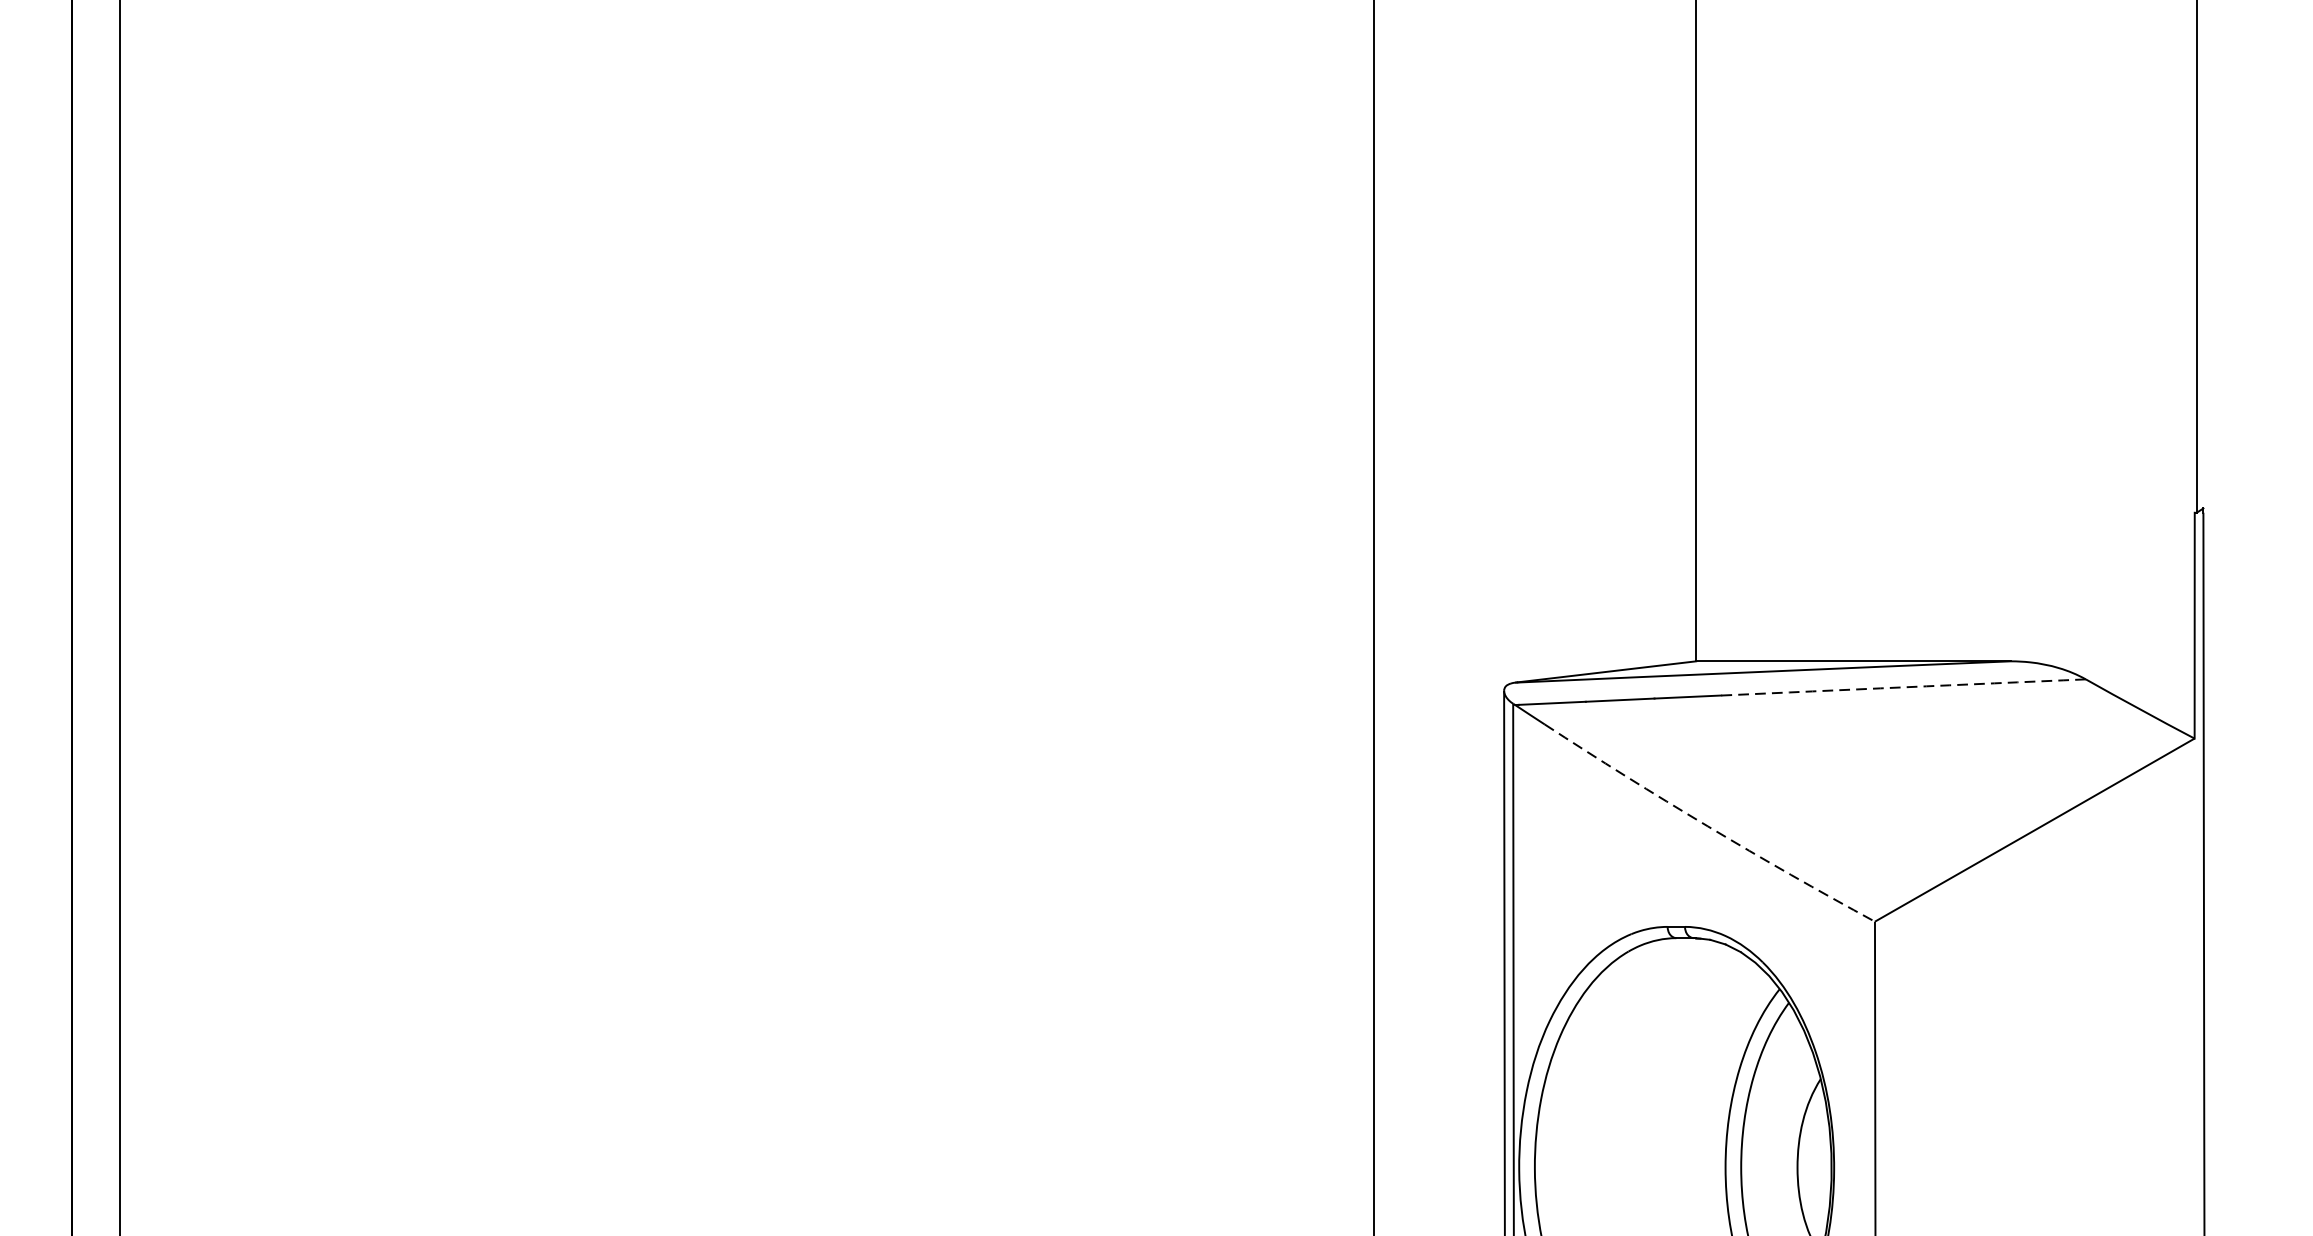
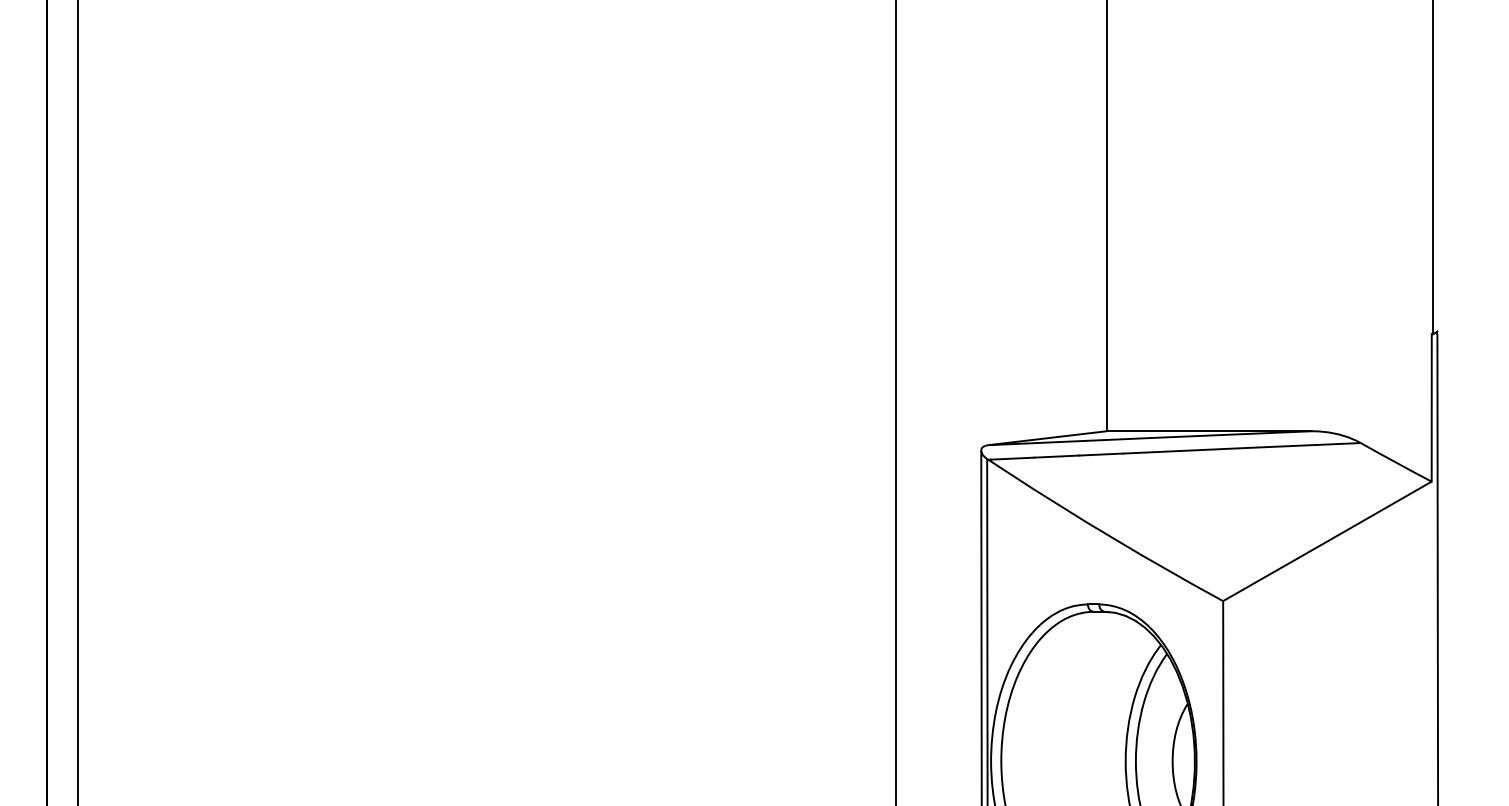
arc: (1903, 687) -> (1241, 448), dashed -> solid
arc: (1708, 825) -> (1114, 538), dashed -> solid

